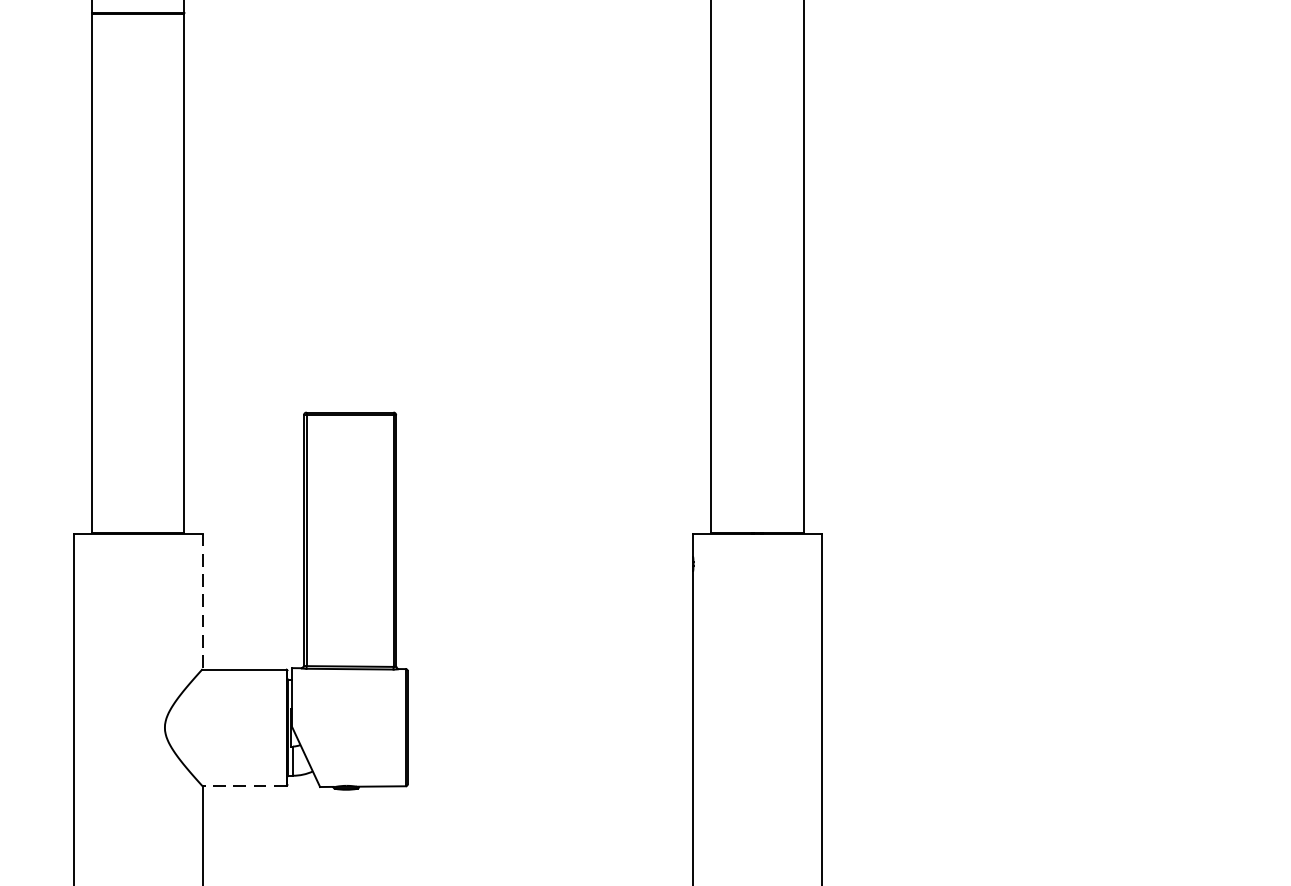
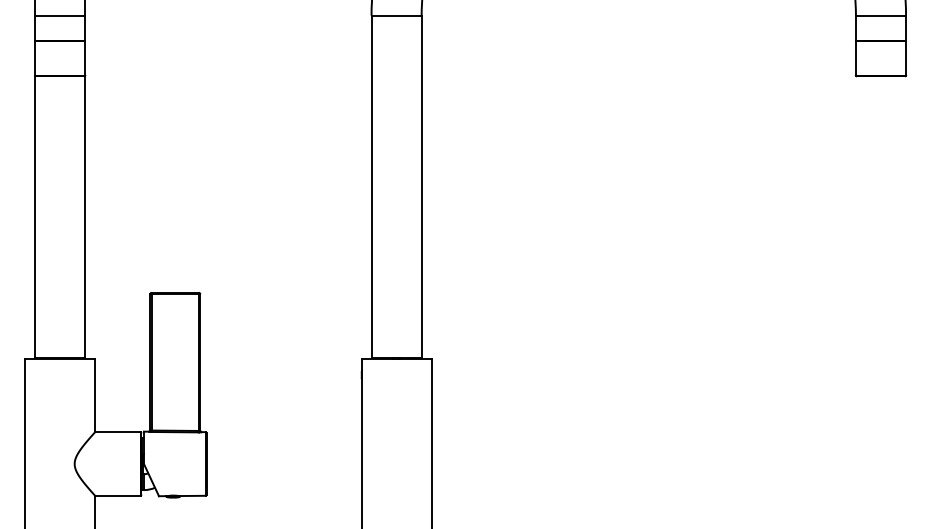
line: (203, 601) -> (95, 395), dashed -> solid
line: (243, 785) -> (117, 495), dashed -> solid

